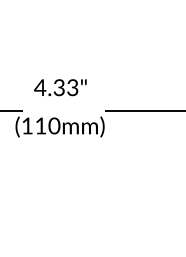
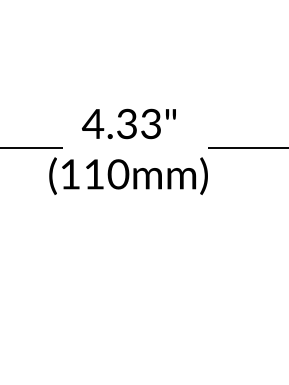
text: (60, 87) -> (129, 123), moved

